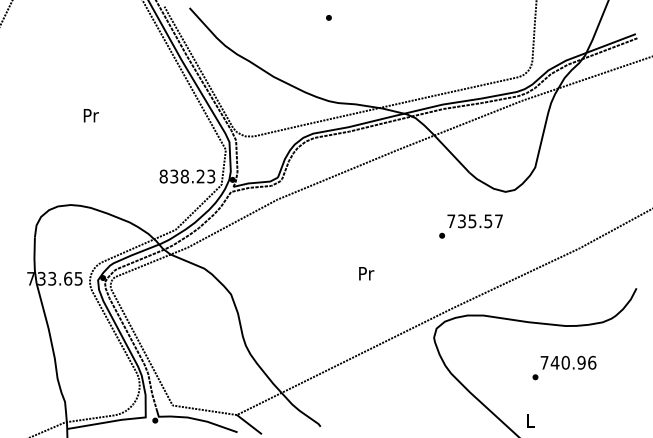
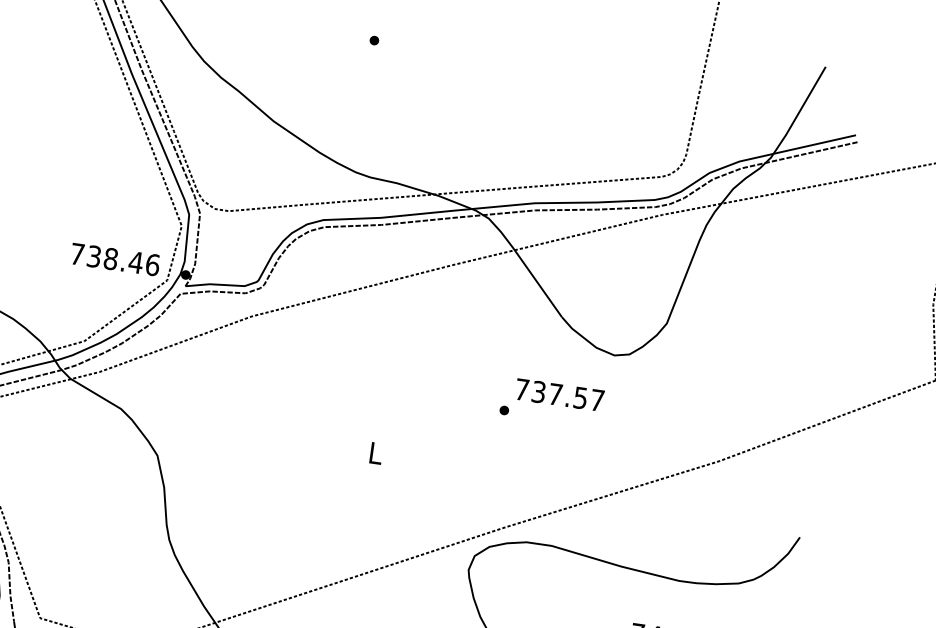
text: (187, 176) -> (115, 259), 838.23 -> 738.46
text: (472, 221) -> (555, 394), 735.57 -> 737.57
text: (366, 273) -> (376, 453), Pr -> L

